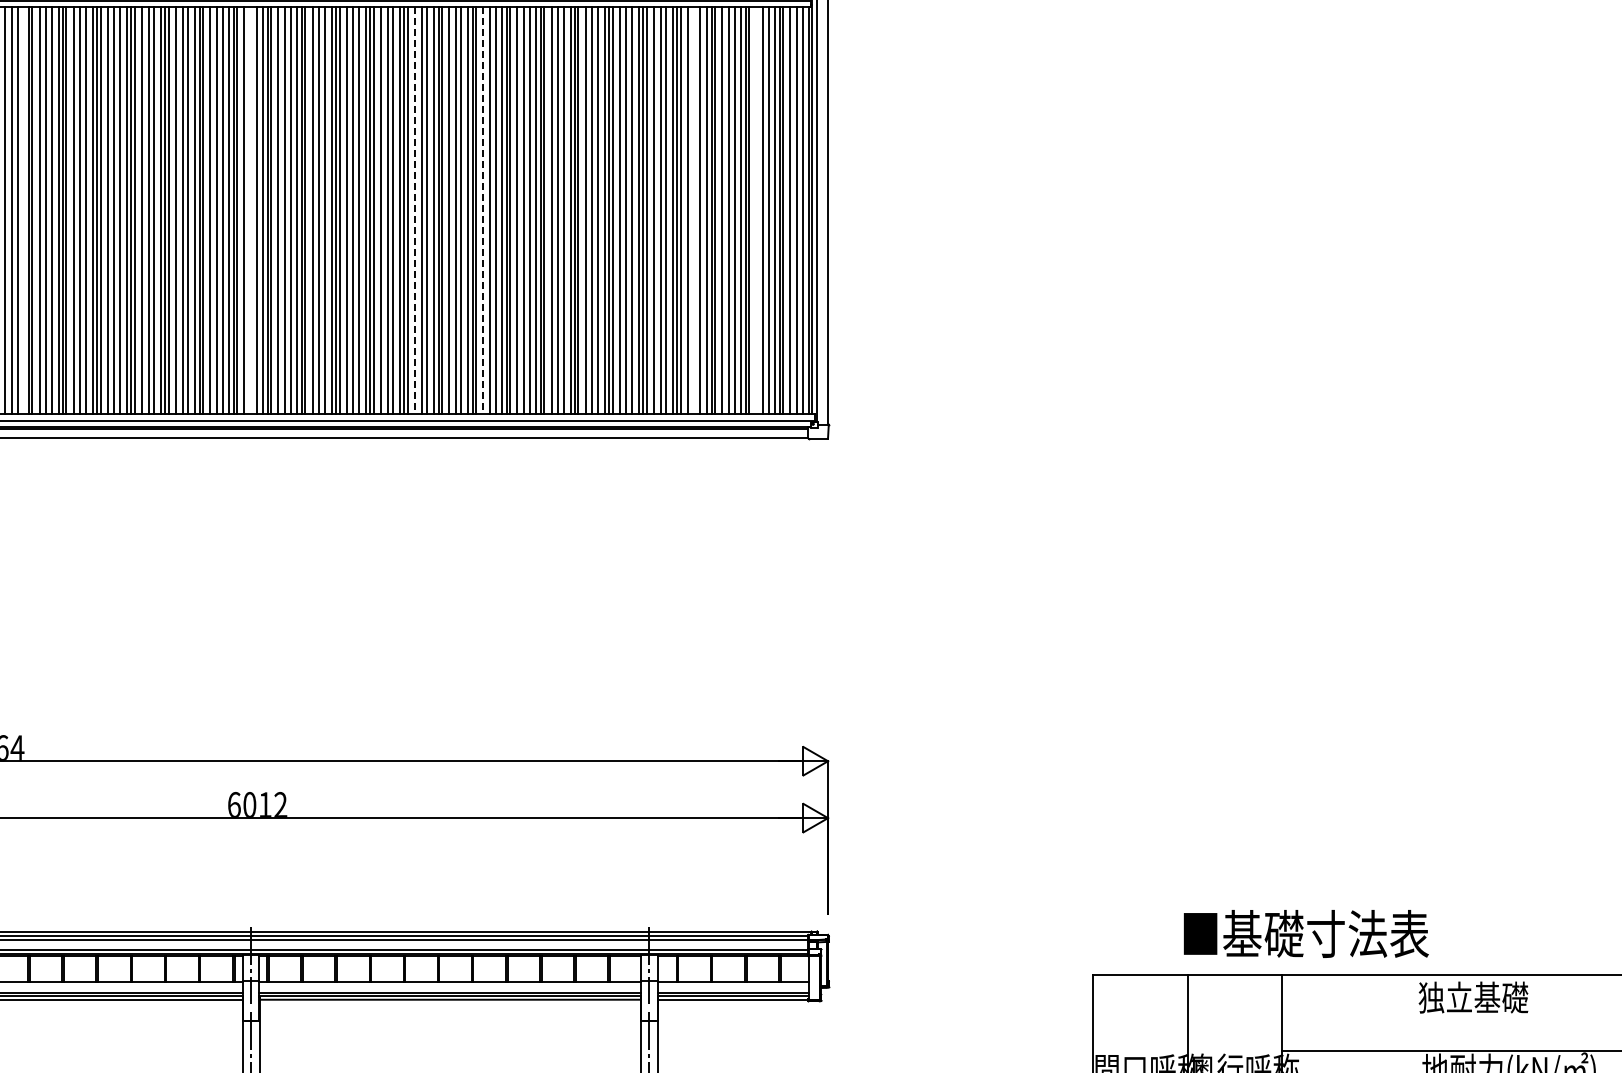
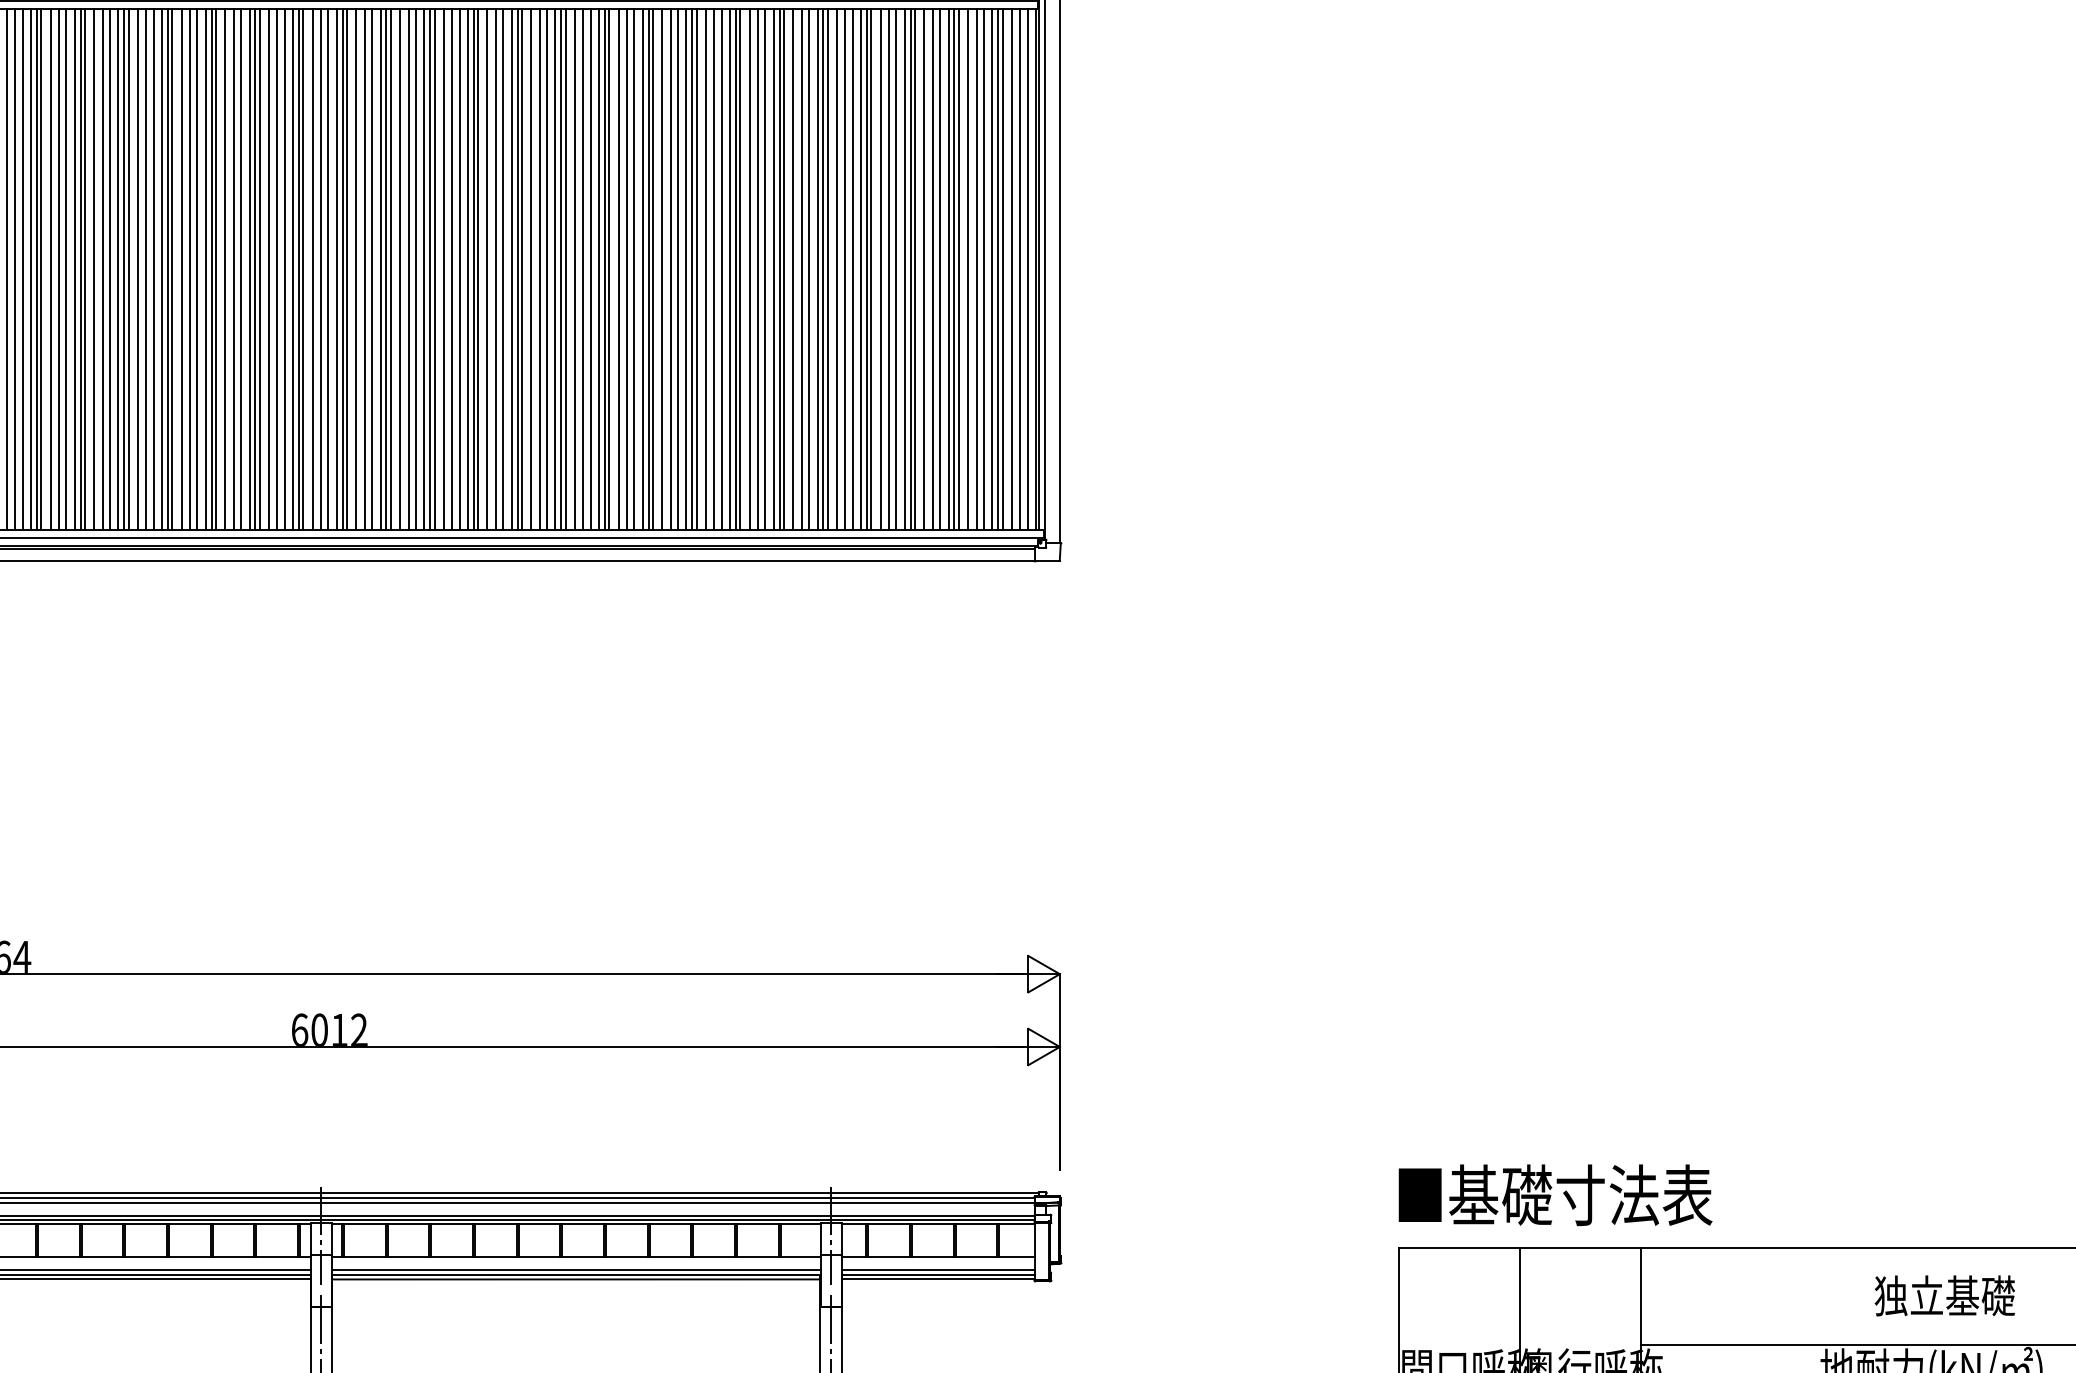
line: (24, 210) -> (31, 269), added
line: (250, 210) -> (320, 269), added
line: (694, 210) -> (888, 269), added
line: (756, 210) -> (968, 269), added
line: (415, 211) -> (531, 270), dashed -> solid
line: (483, 211) -> (618, 270), dashed -> solid
text: (1306, 933) -> (1555, 1194), moved
text: (1473, 997) -> (1944, 1295), moved

